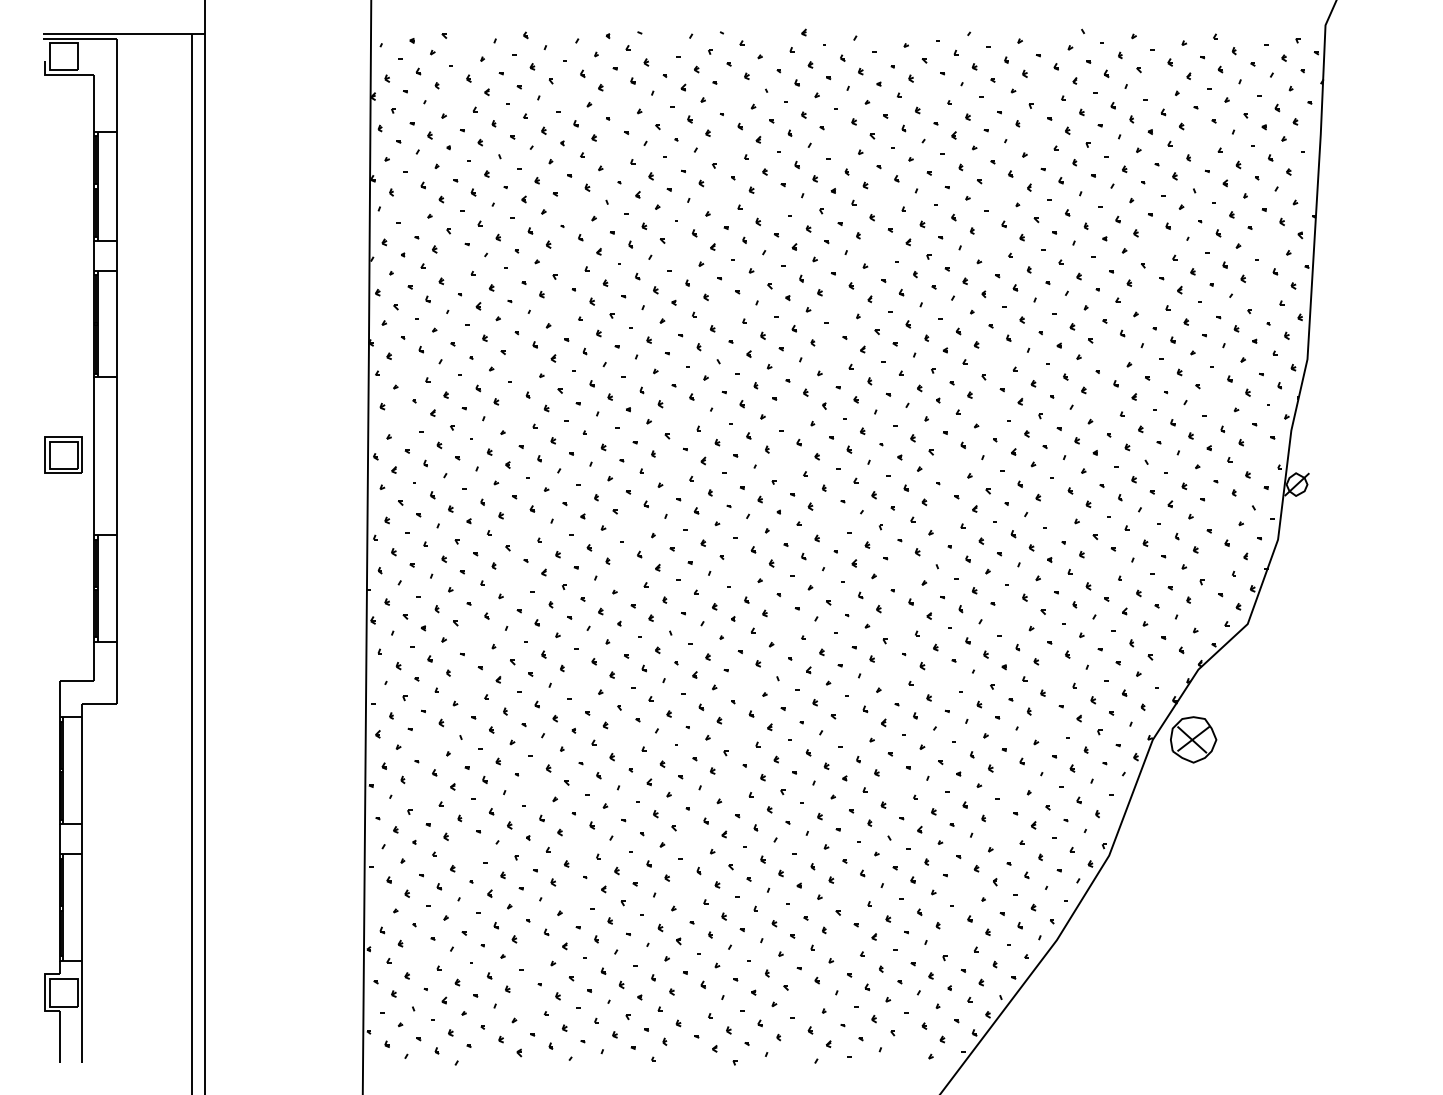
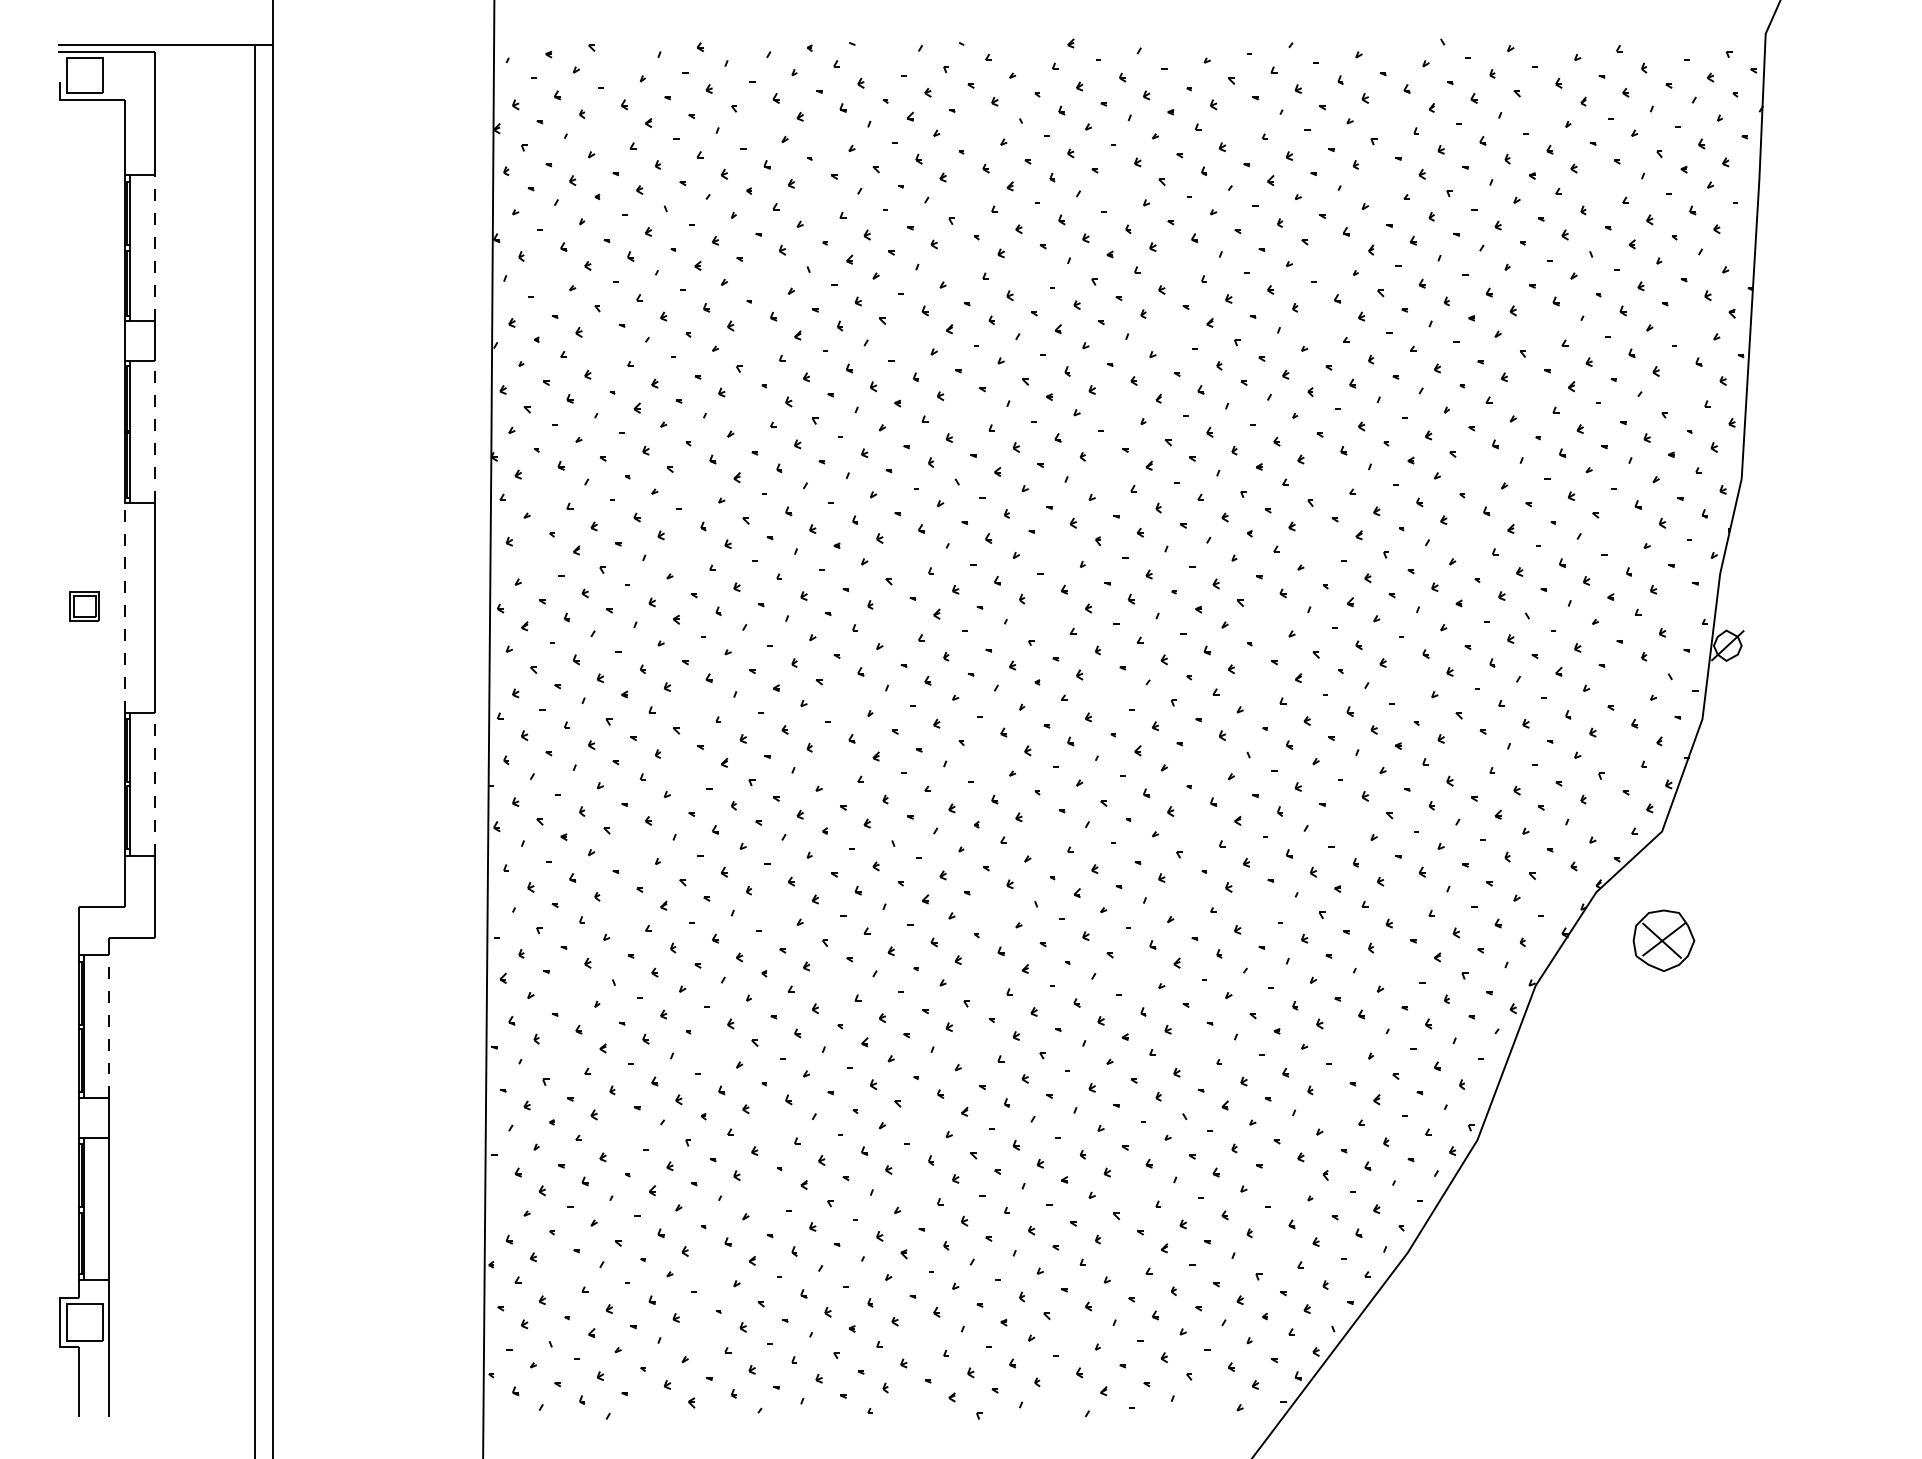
line: (116, 186) -> (154, 248), solid -> dashed
line: (116, 324) -> (154, 432), solid -> dashed
part: (63, 455) -> (84, 606), size x0.6
line: (93, 455) -> (124, 607), solid -> dashed
line: (116, 588) -> (154, 783), solid -> dashed
part: (1193, 739) -> (1663, 940), moved
line: (82, 770) -> (109, 1026), solid -> dashed

